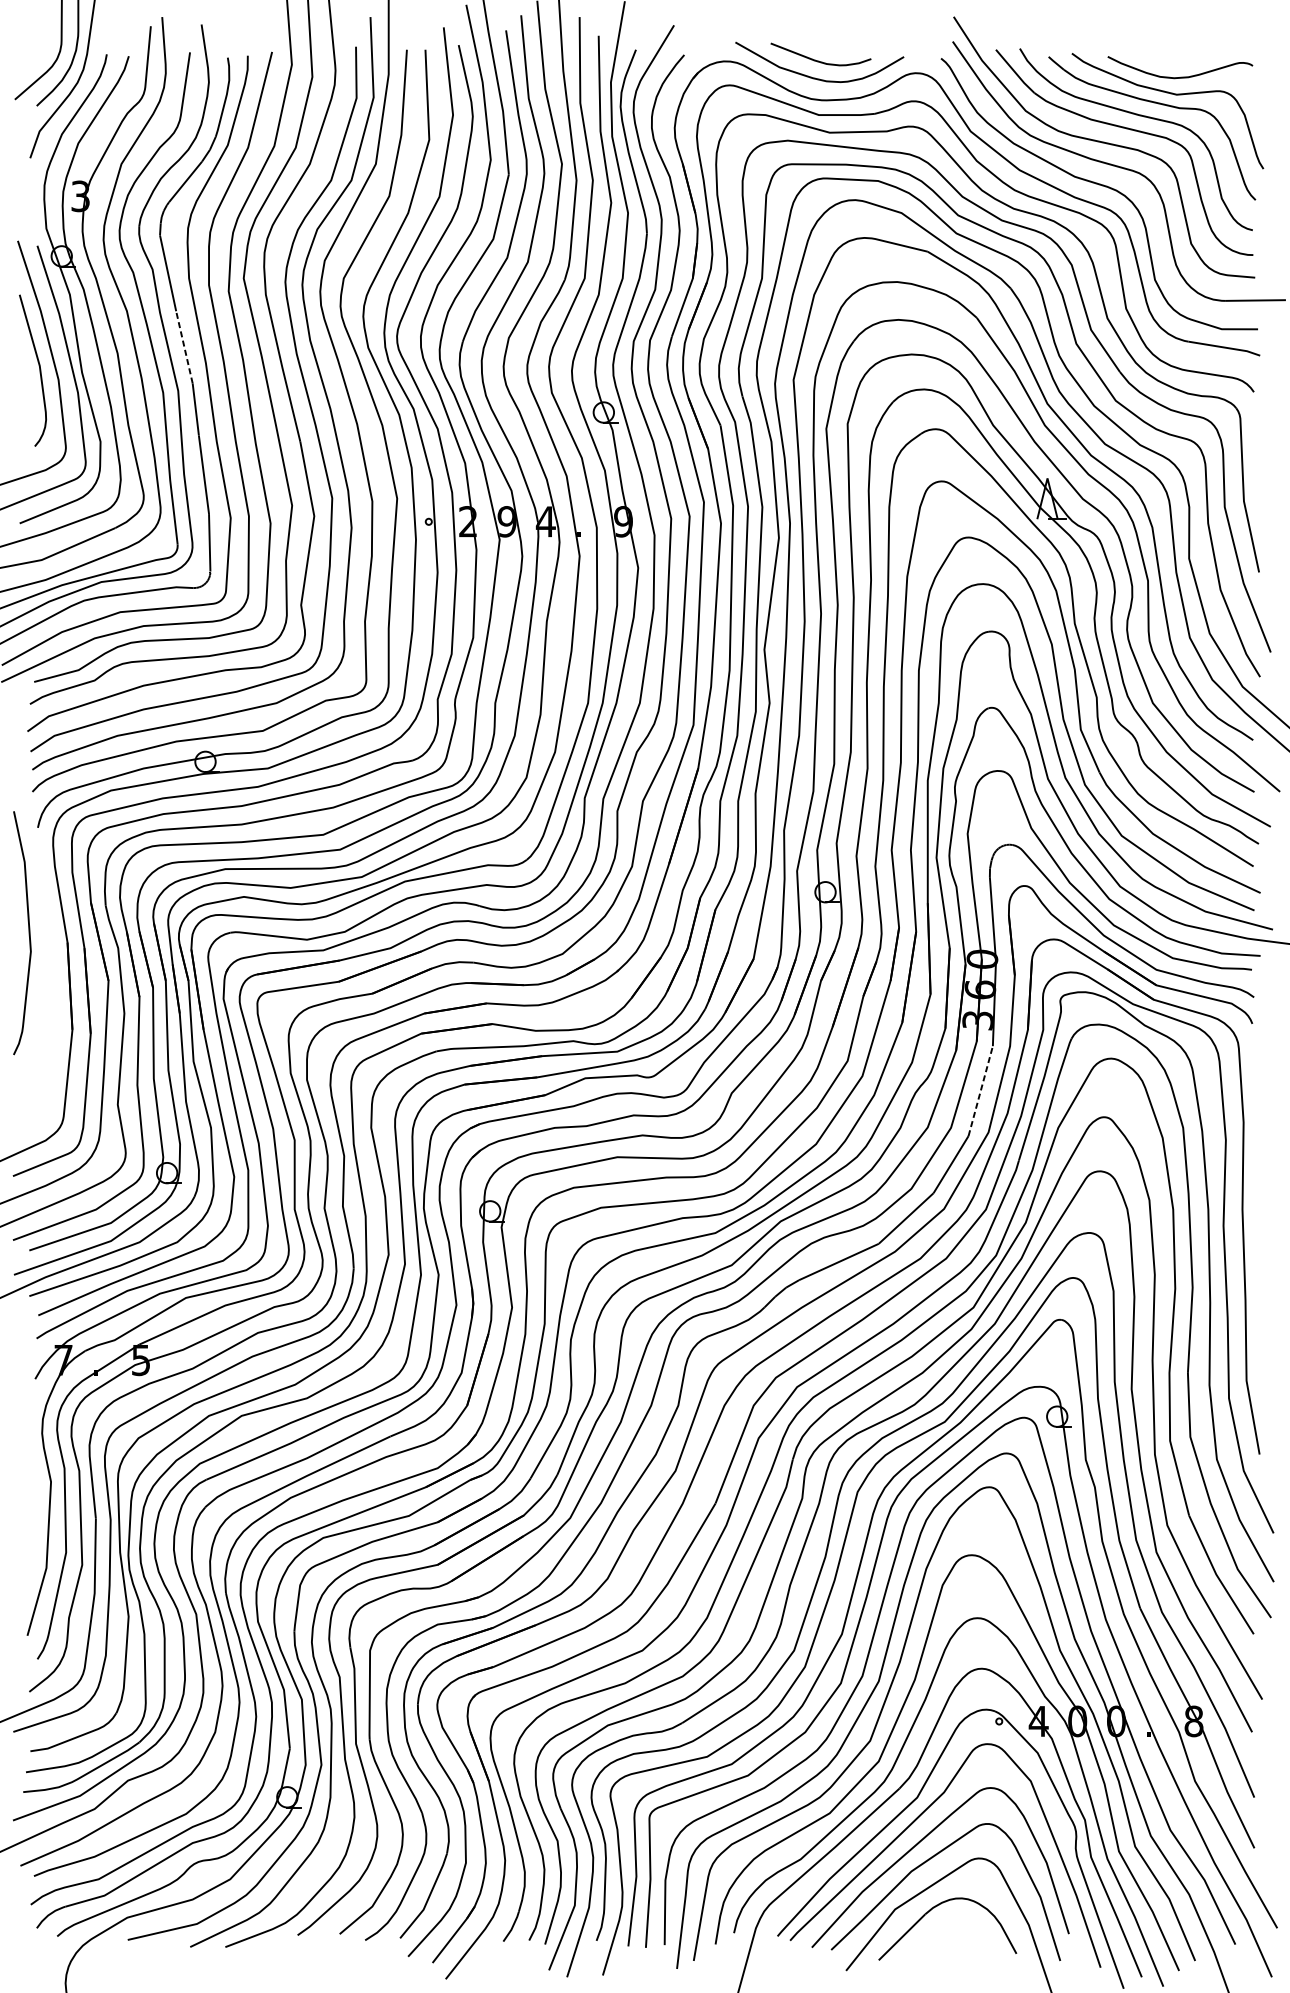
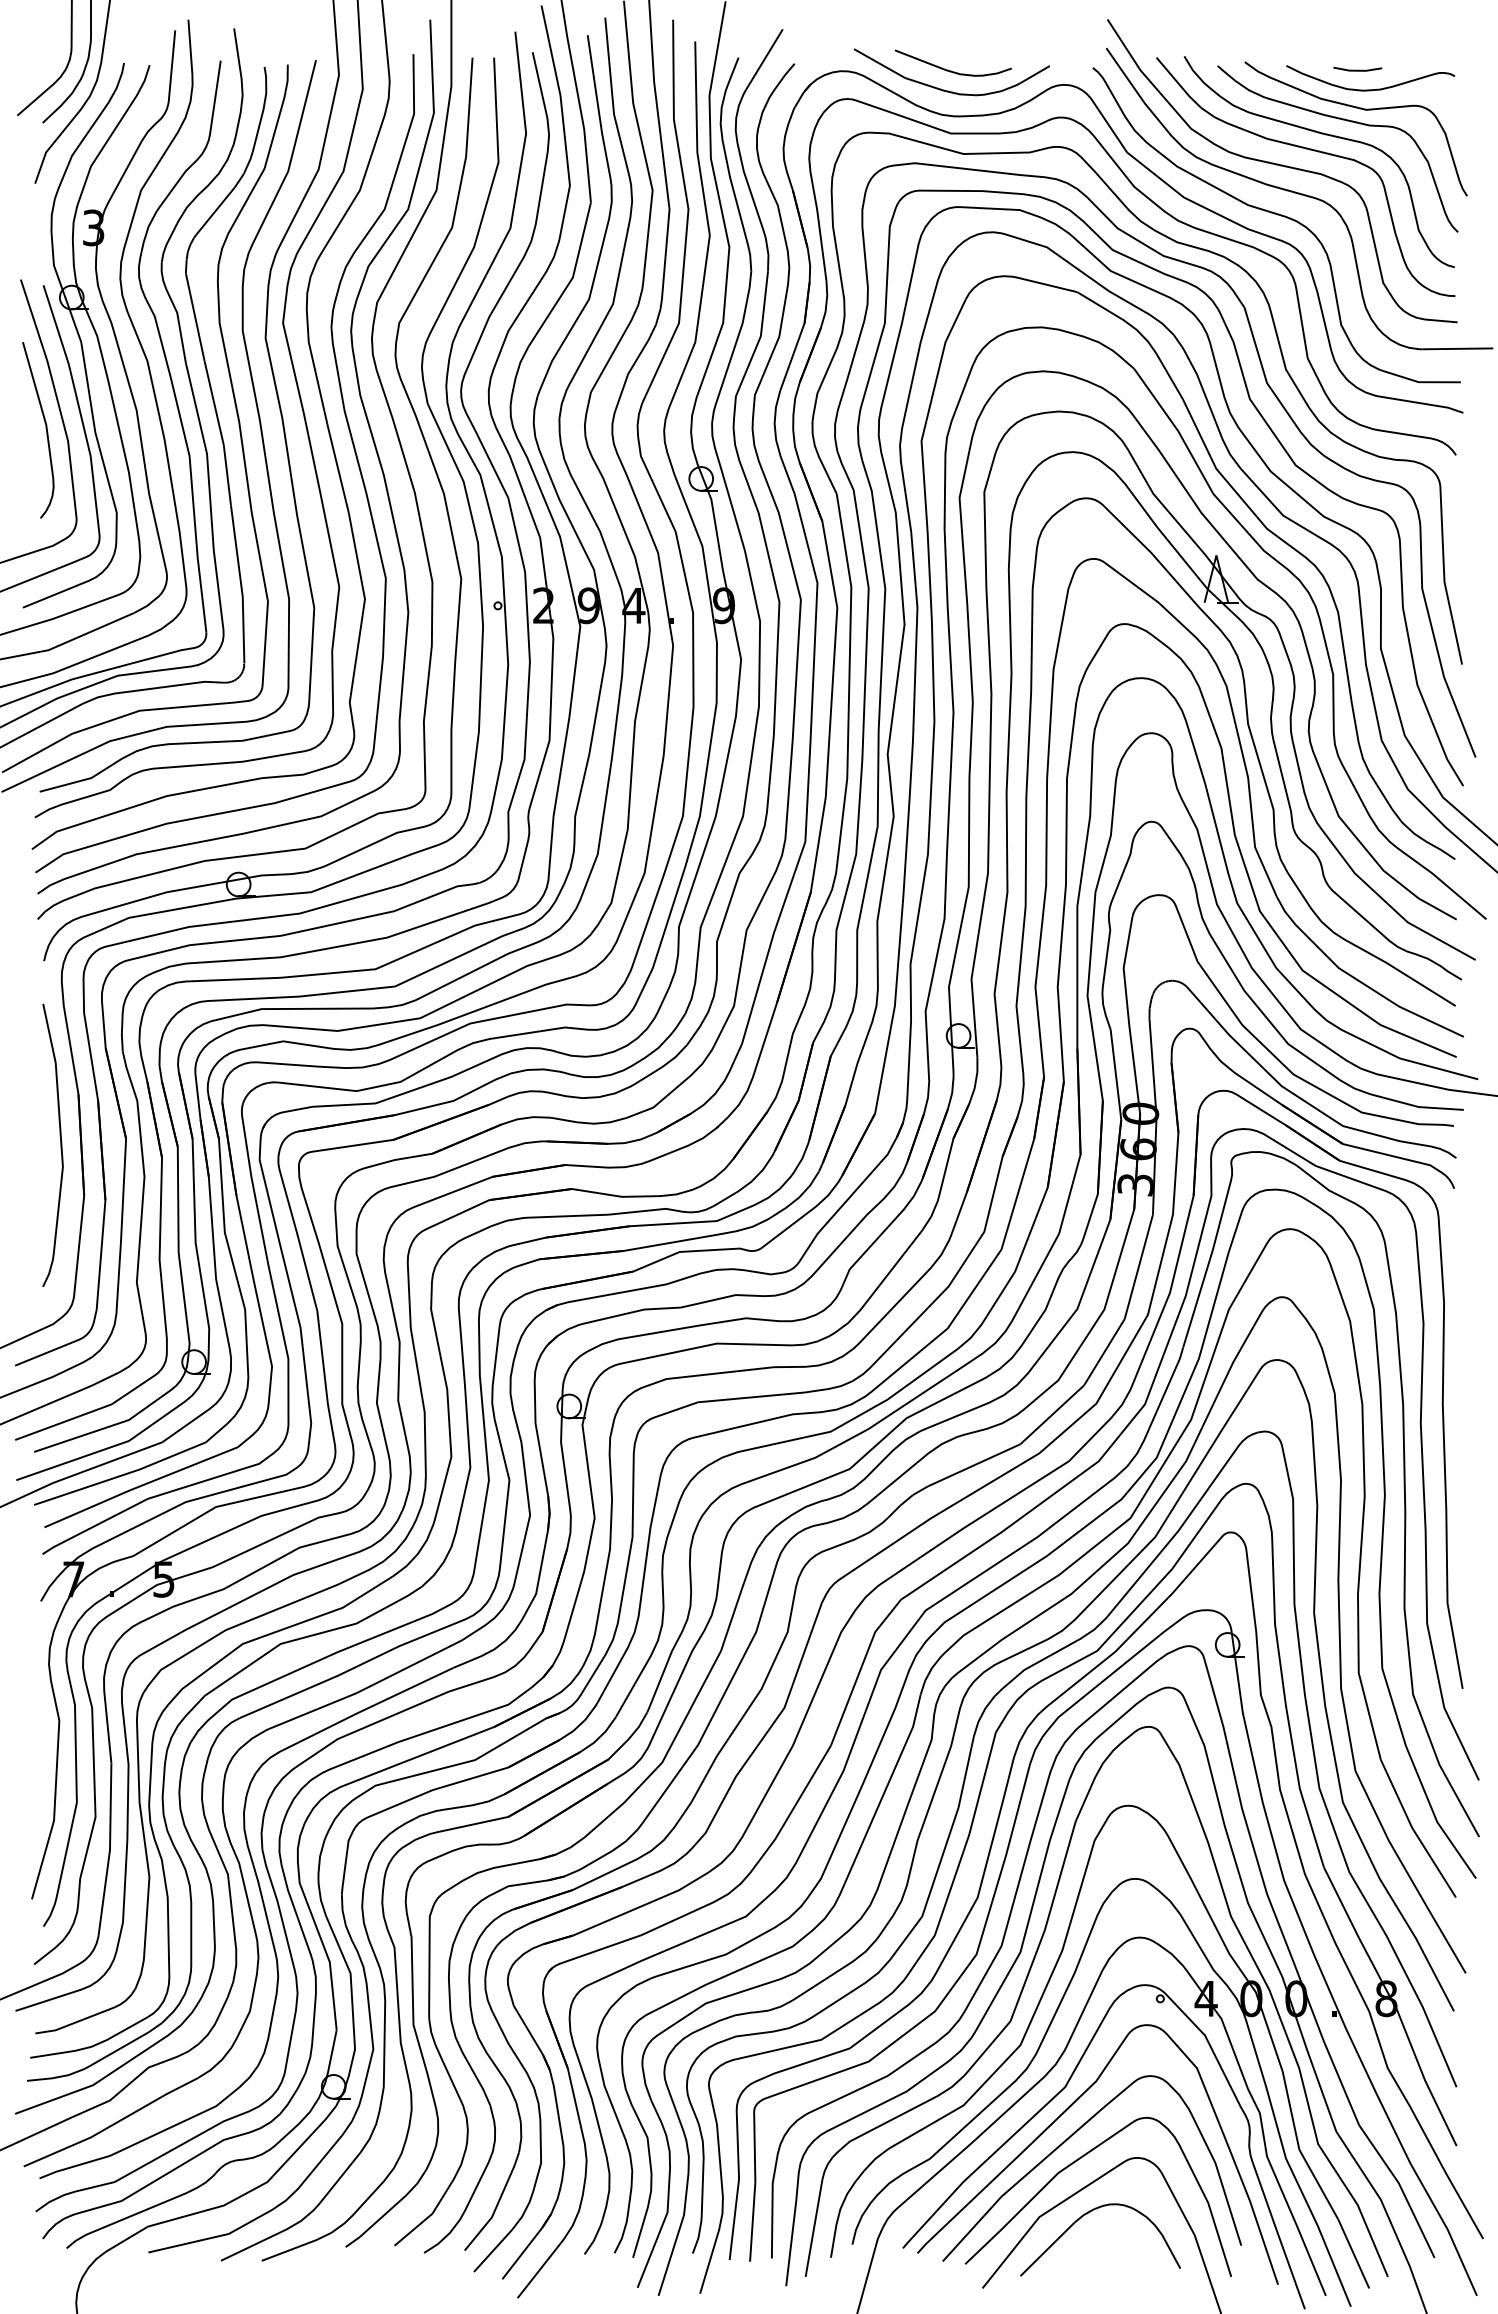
line: (1169, 59) -> (1357, 69), added
line: (184, 347) -> (214, 403), dashed -> solid
curve: (28, 933) -> (60, 1145), moved
line: (980, 1090) -> (1138, 1266), dashed -> solid

